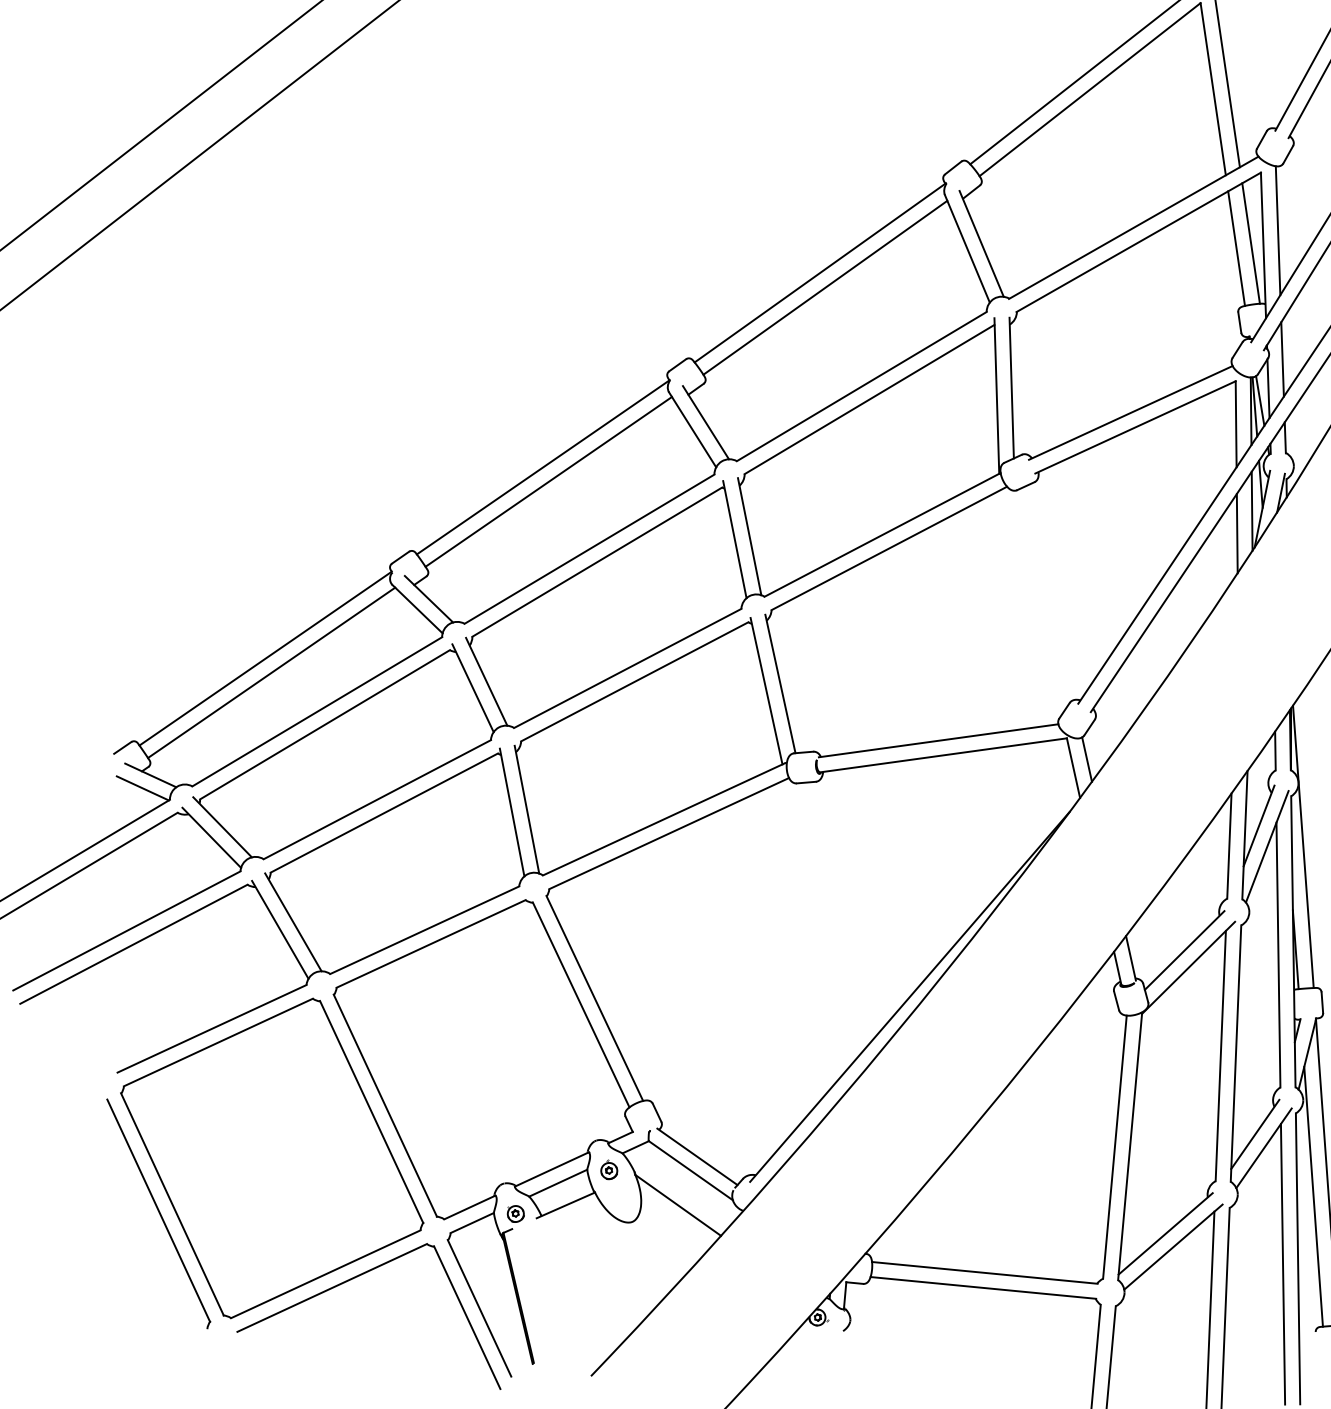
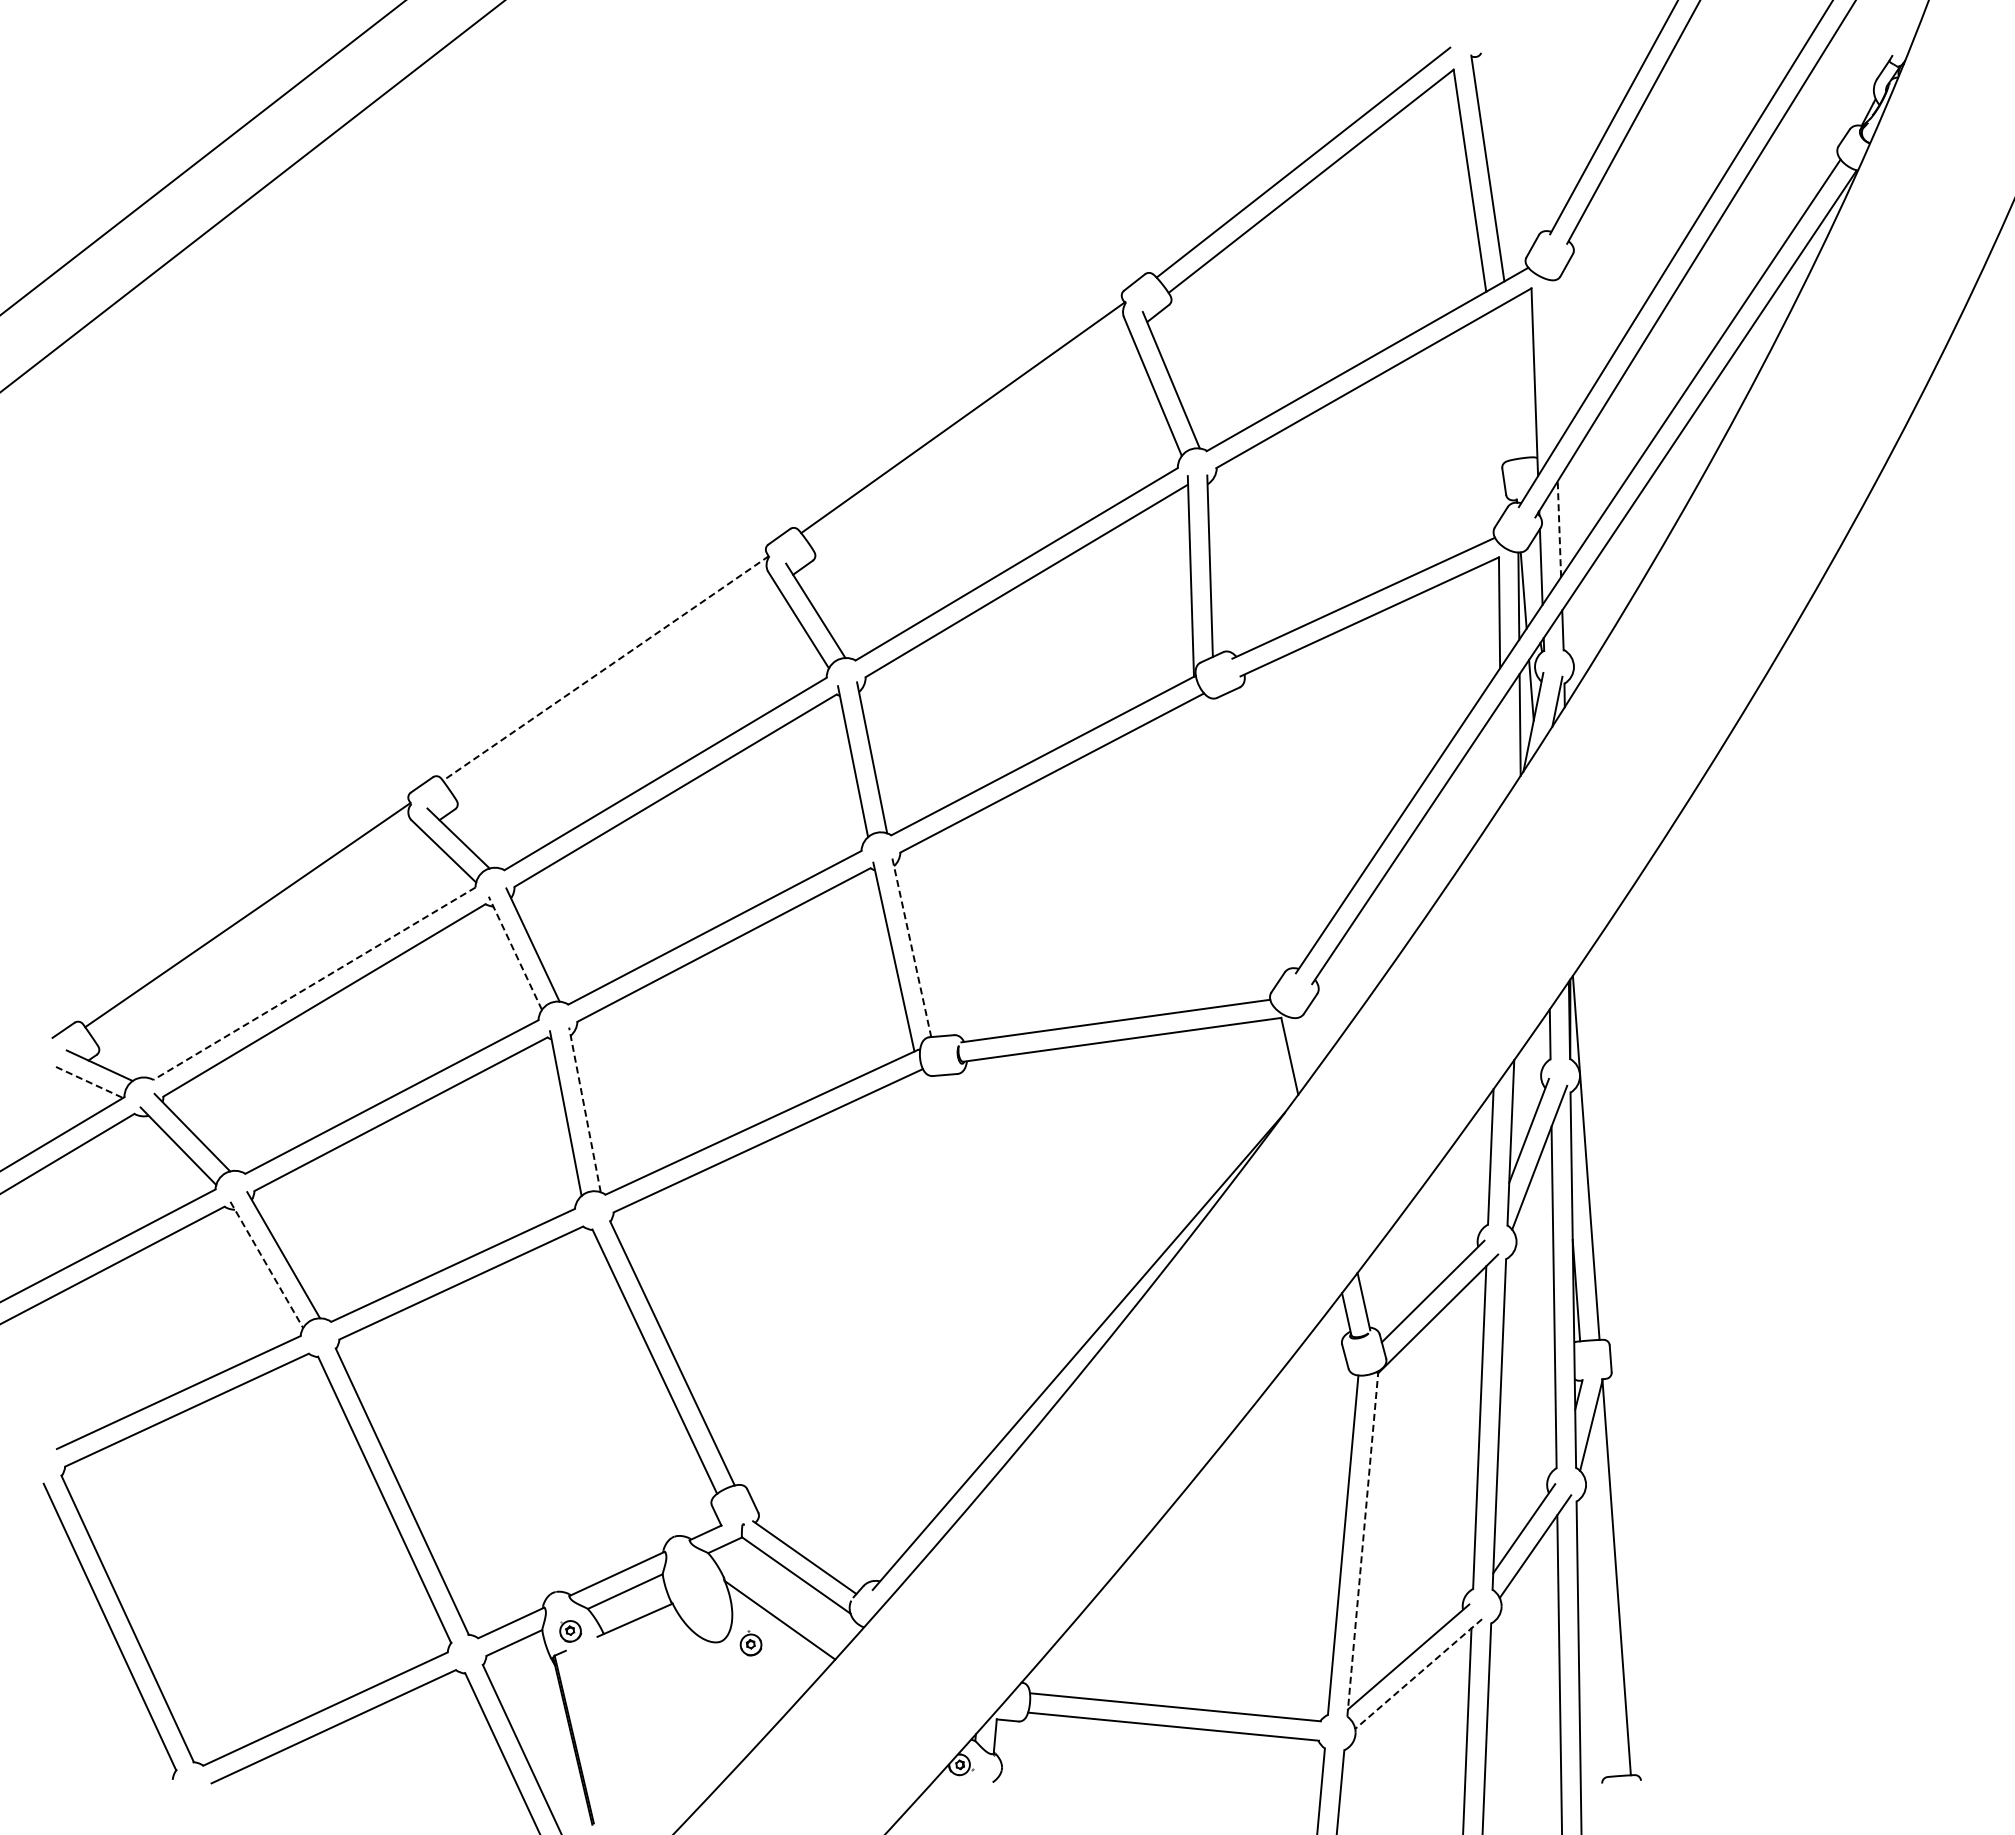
line: (1277, 230) -> (1553, 363), removed
line: (1250, 243) -> (1518, 379), removed
line: (1236, 248) -> (1499, 386), removed
line: (825, 287) -> (969, 436), removed
line: (1282, 359) -> (1559, 529), solid -> dashed
line: (1260, 400) -> (1530, 582), removed
line: (542, 467) -> (605, 668), solid -> dashed
line: (548, 481) -> (612, 686), removed
line: (1236, 533) -> (1500, 753), removed
line: (271, 672) -> (255, 933), removed
line: (780, 684) -> (911, 948), solid -> dashed
line: (473, 688) -> (515, 953), solid -> dashed
line: (317, 711) -> (314, 983), solid -> dashed
line: (1086, 759) -> (1306, 1045), removed
line: (142, 788) -> (89, 1082), solid -> dashed
line: (526, 809) -> (584, 1109), solid -> dashed
line: (280, 929) -> (266, 1264), solid -> dashed
line: (1129, 1145) -> (1362, 1543), solid -> dashed
part: (608, 1169) -> (750, 1643), moved
line: (1313, 1196) -> (1599, 1608), removed
line: (1173, 1247) -> (1418, 1674), solid -> dashed

